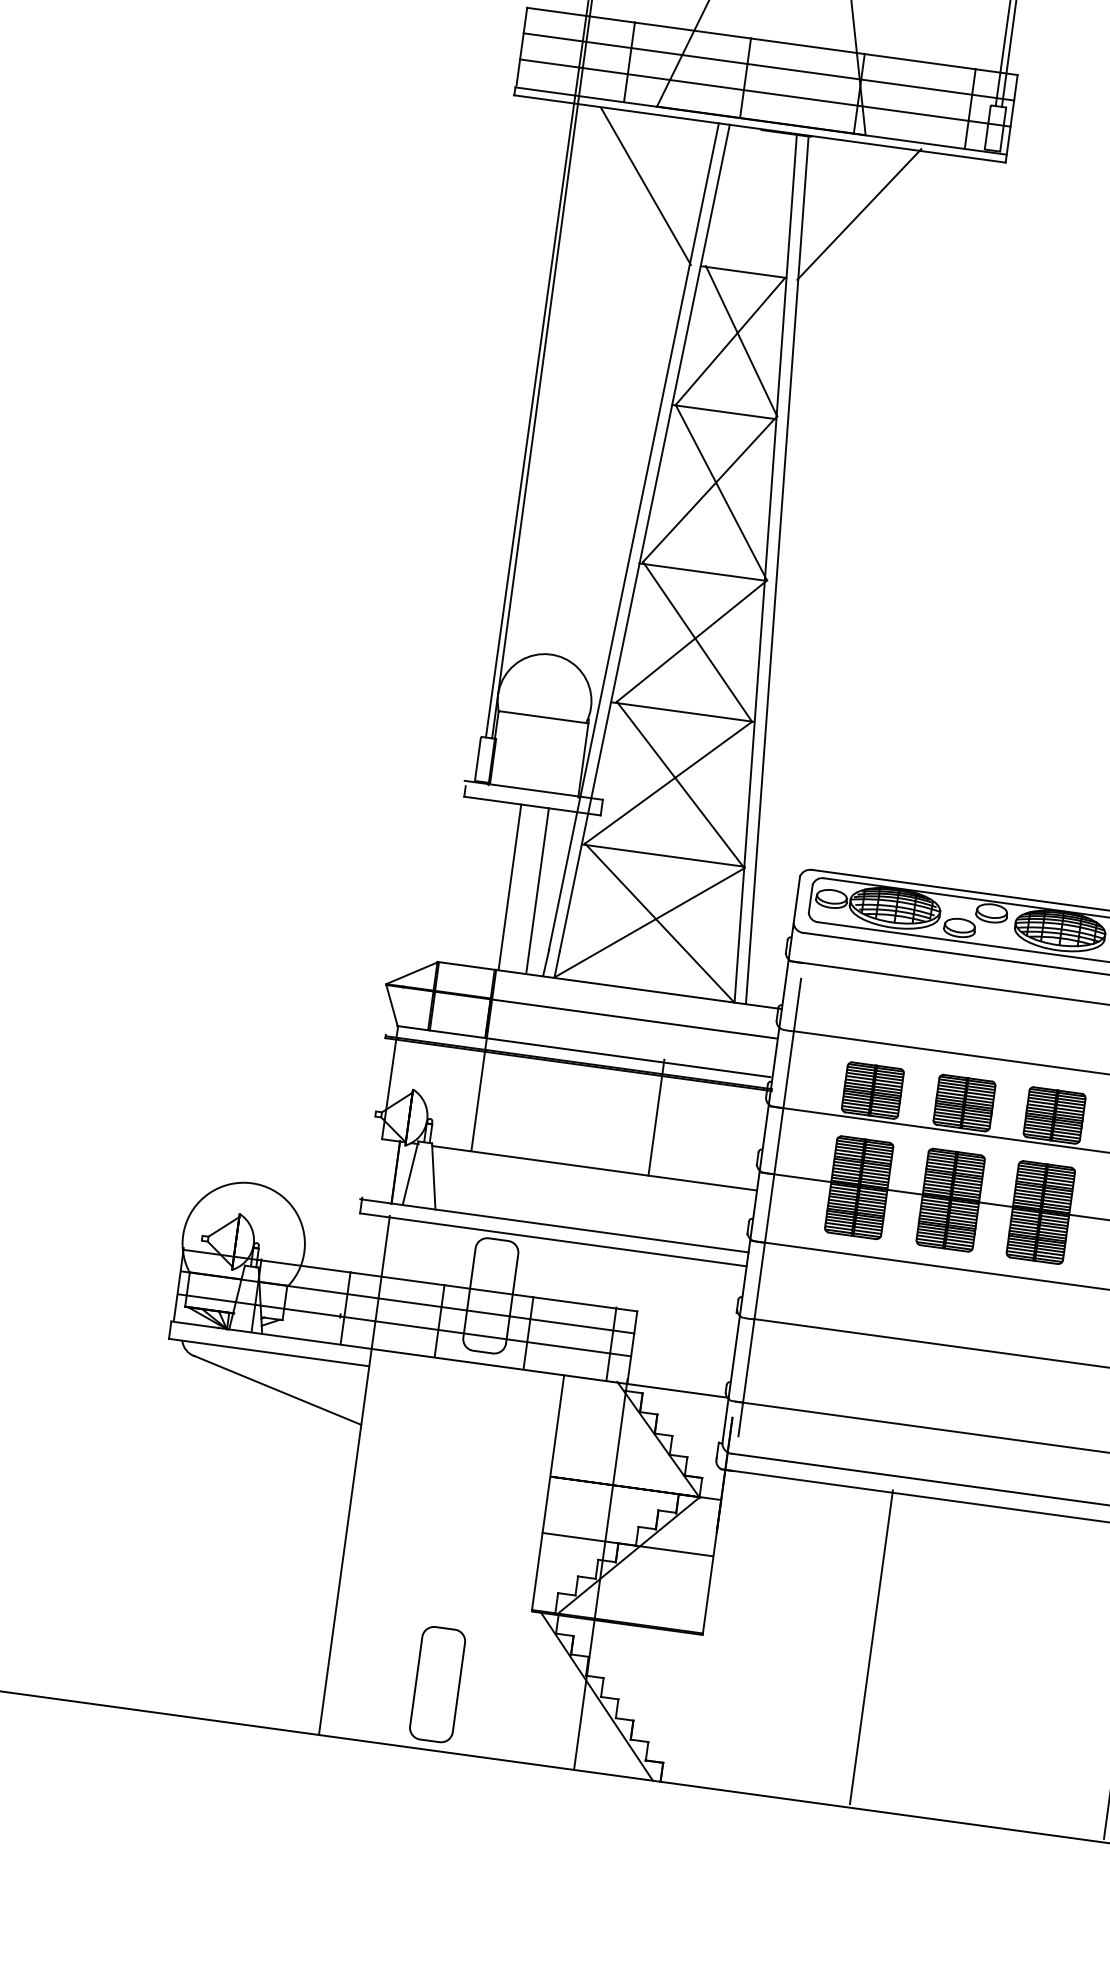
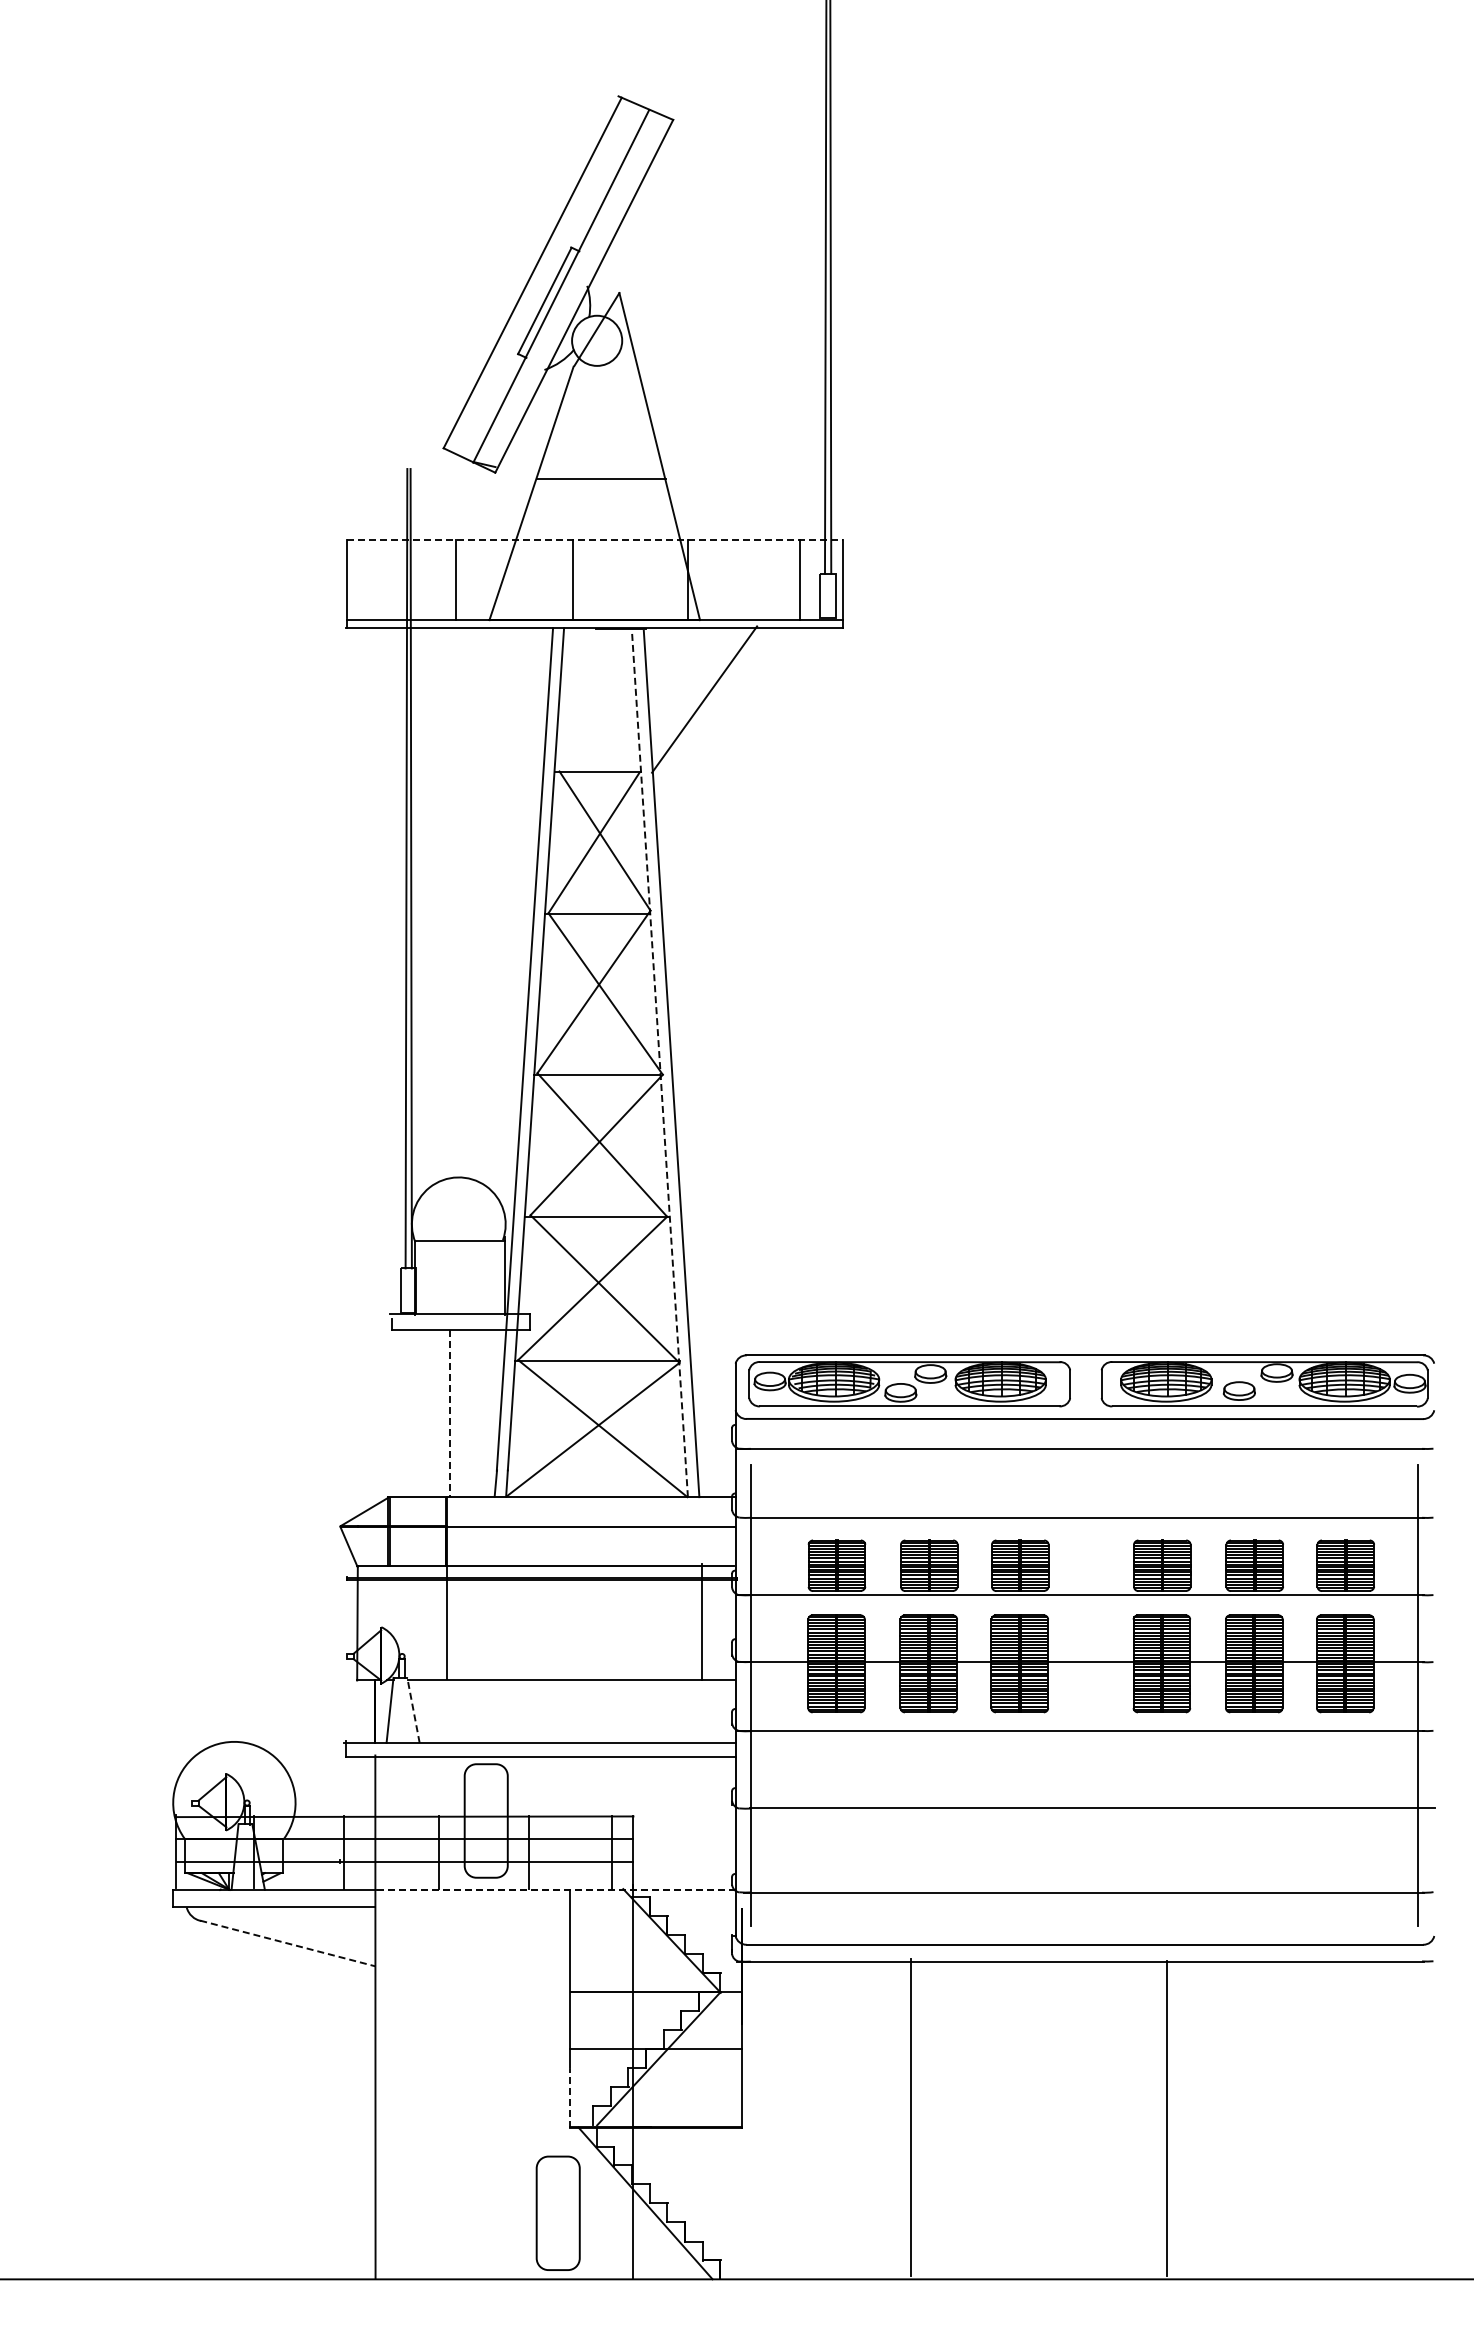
line: (772, 40) -> (594, 539), solid -> dashed
line: (768, 66) -> (594, 565), removed
line: (764, 93) -> (594, 592), removed
line: (646, 186) -> (489, 700), removed
line: (765, 568) -> (659, 1063), solid -> dashed
line: (509, 887) -> (449, 1413), solid -> dashed
line: (537, 889) -> (477, 1412), removed
line: (656, 1117) -> (702, 1621), moved
line: (433, 1175) -> (413, 1709), solid -> dashed
line: (551, 1373) -> (556, 1889), solid -> dashed
line: (278, 1390) -> (288, 1943), solid -> dashed
line: (535, 1582) -> (569, 2098), solid -> dashed
part: (436, 1683) -> (557, 2212), moved

